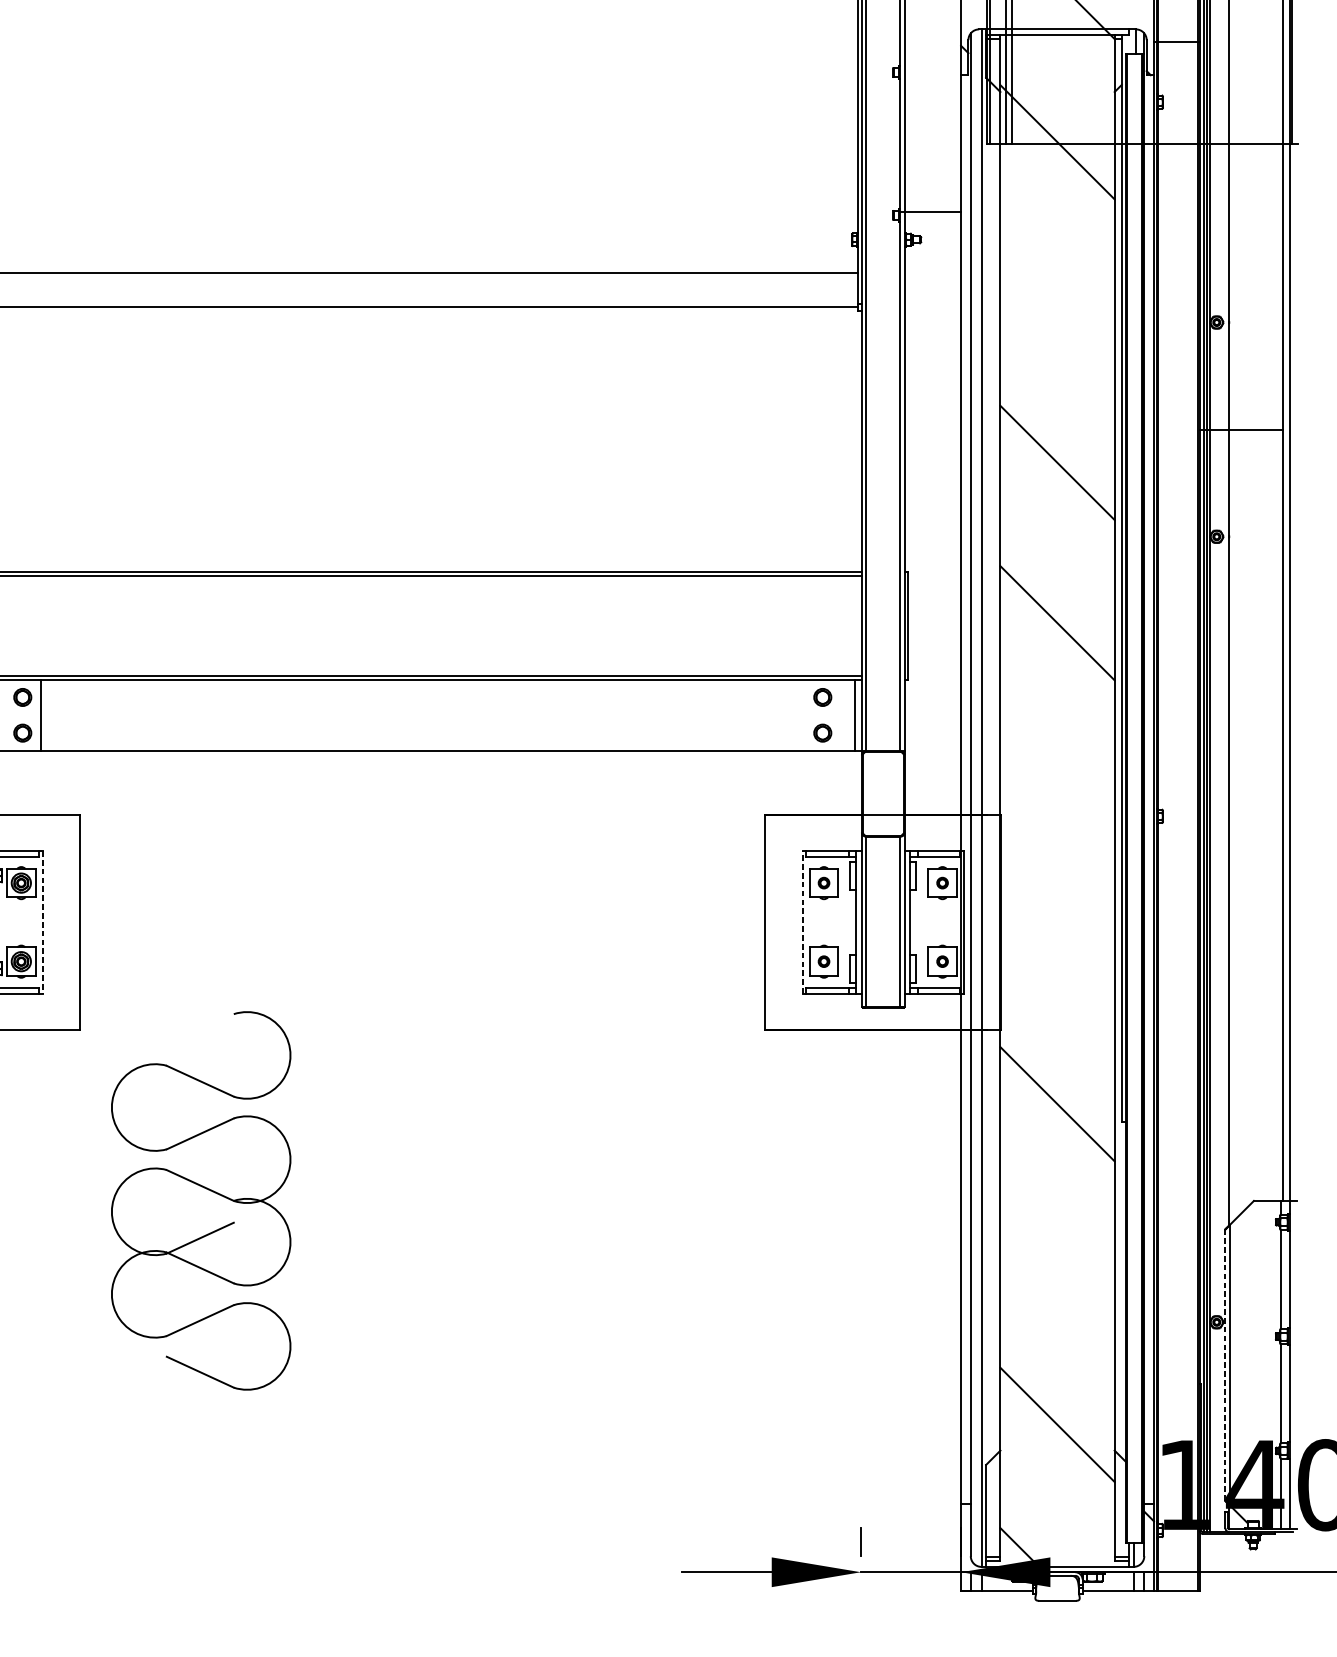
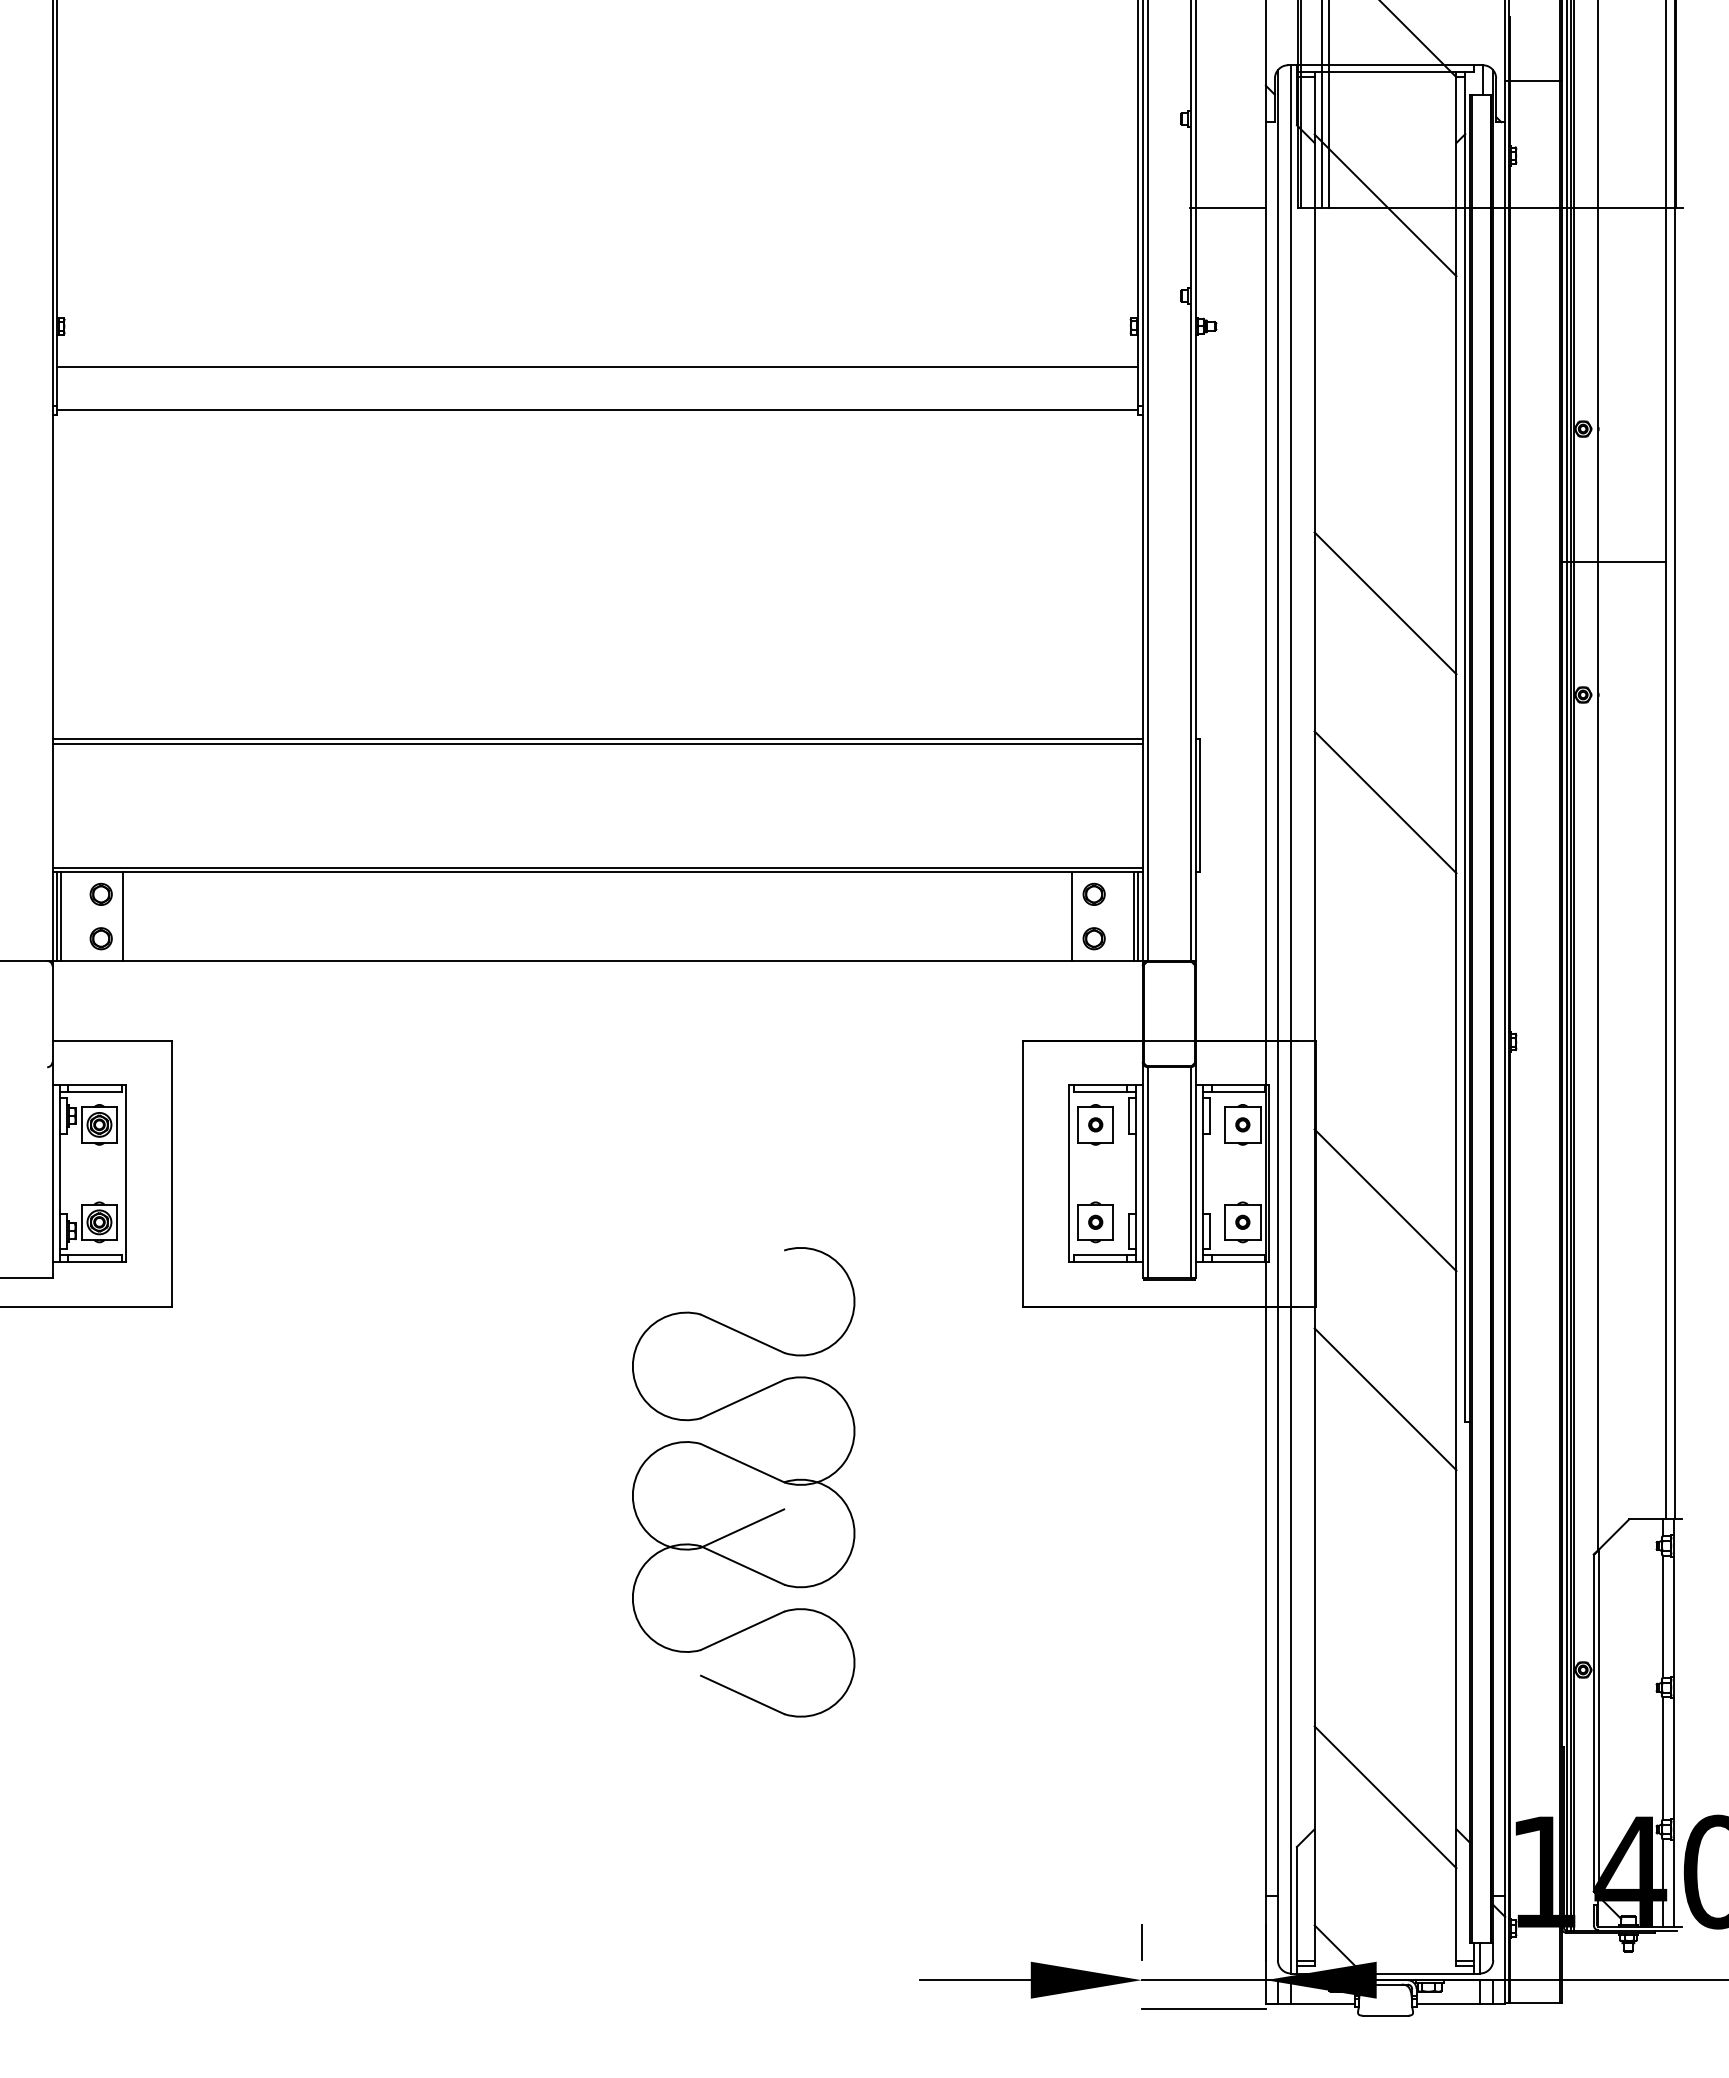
line: (930, 212) -> (1227, 207), moved
line: (804, 715) -> (1071, 916), added
line: (858, 715) -> (1138, 916), added
line: (43, 922) -> (126, 1173), dashed -> solid
line: (802, 922) -> (1069, 1173), dashed -> solid
line: (1057, 944) -> (1385, 1200), added
part: (201, 1201) -> (743, 1482), moved
line: (1225, 1364) -> (1593, 1722), dashed -> solid
line: (910, 1595) -> (1203, 2009), added

